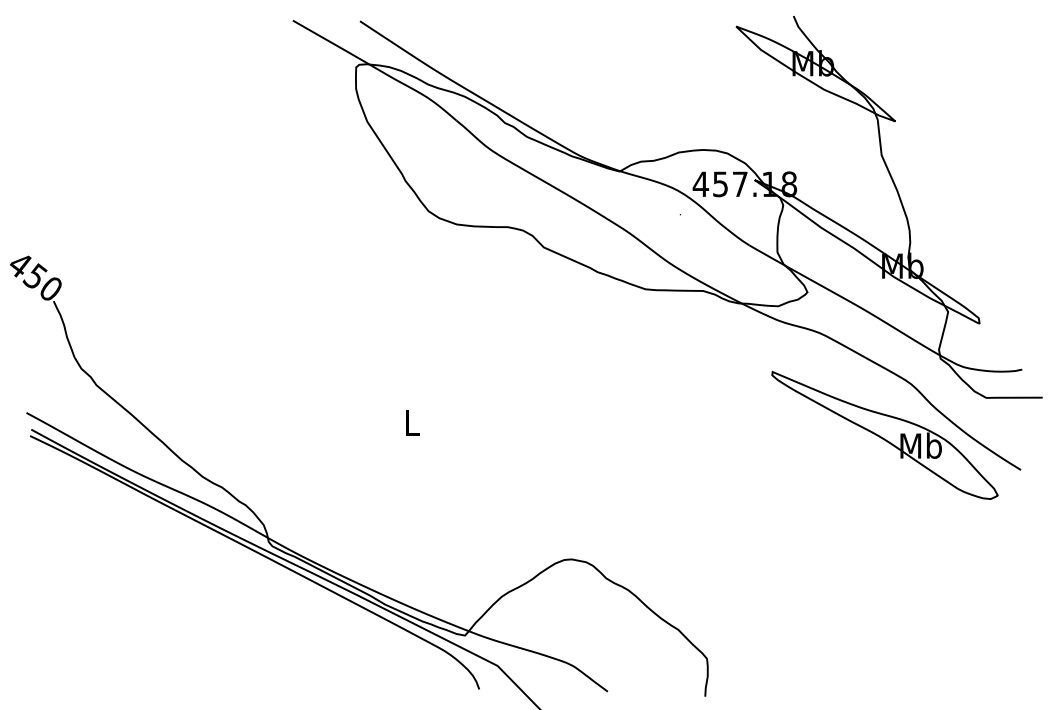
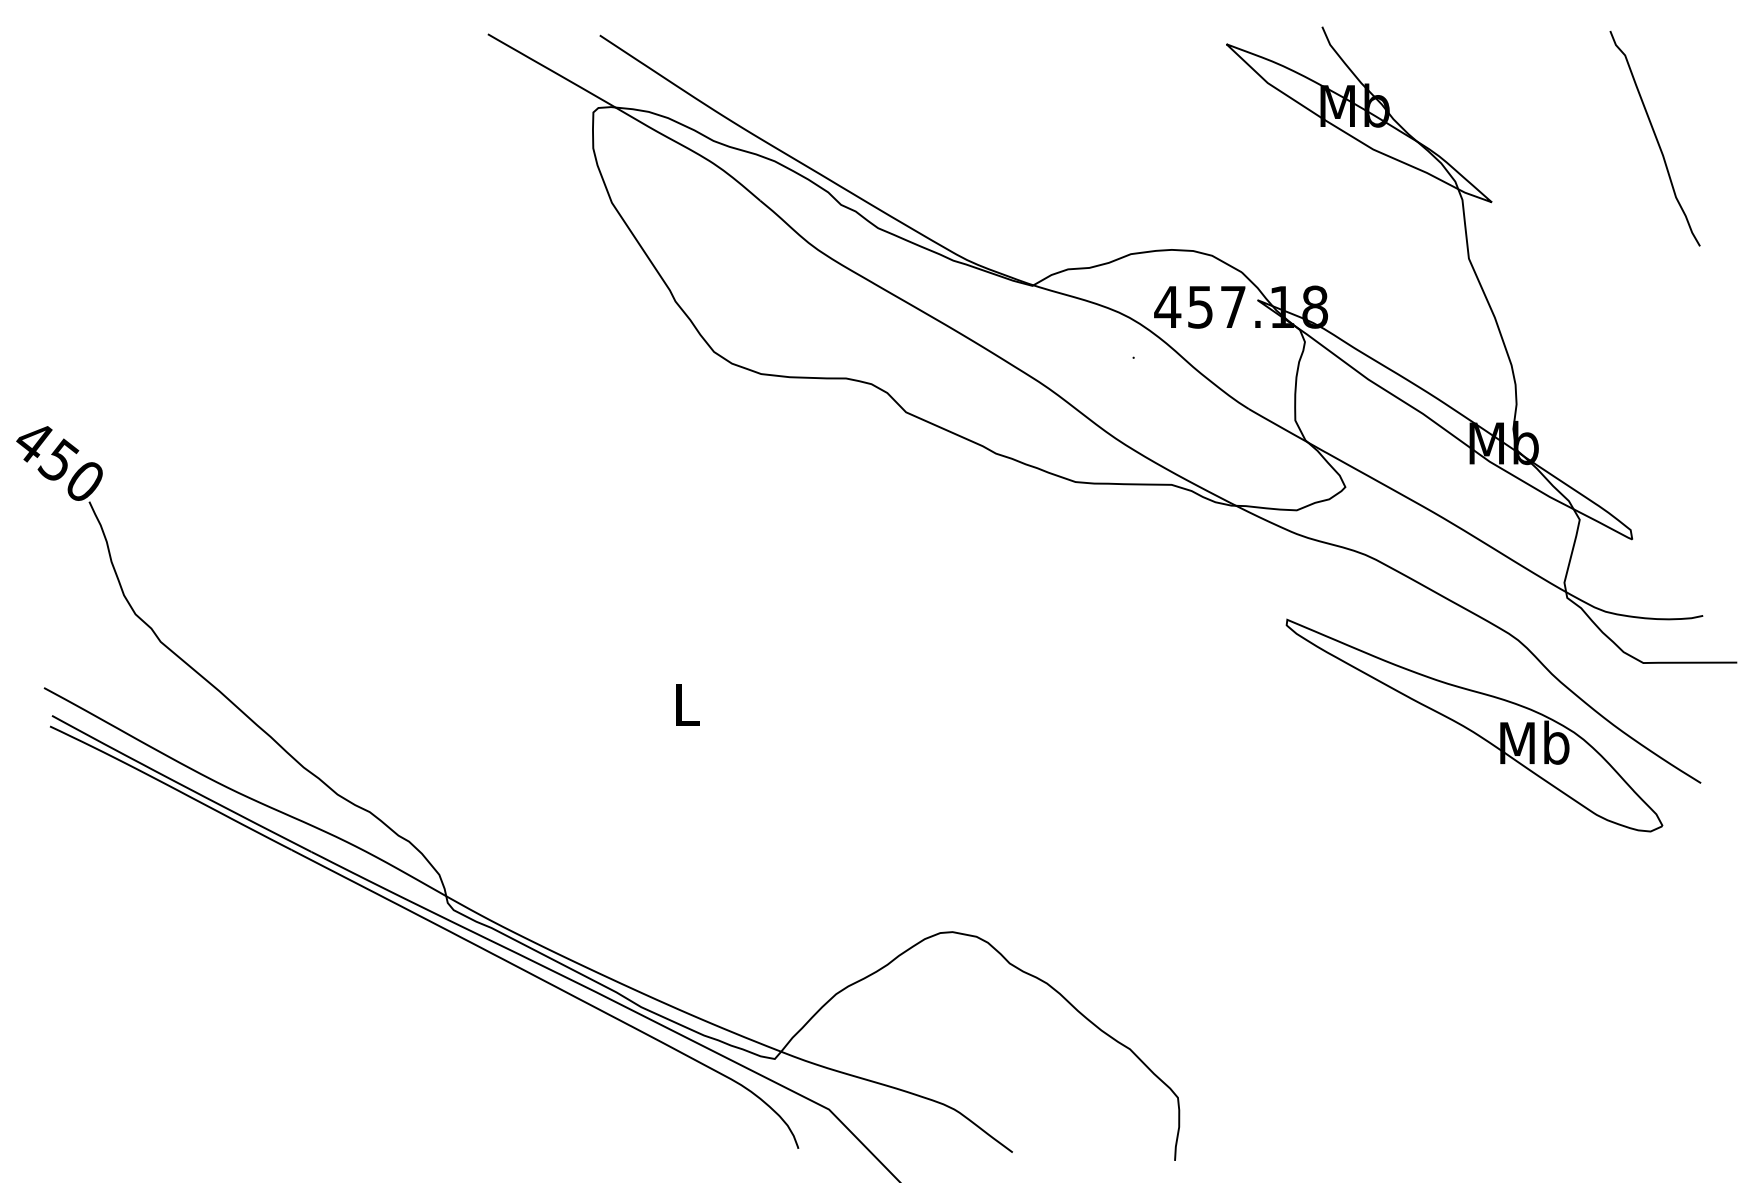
curve: (993, 83) -> (1655, 139), added

